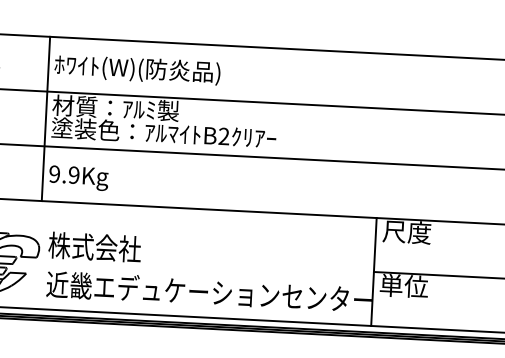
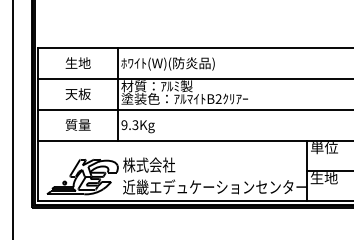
text: (74, 174) -> (135, 124), 9.9Kg -> 9.3Kg
text: (405, 233) -> (323, 148), 尺度 -> 単位
text: (402, 286) -> (323, 178), 単位 -> 生地

